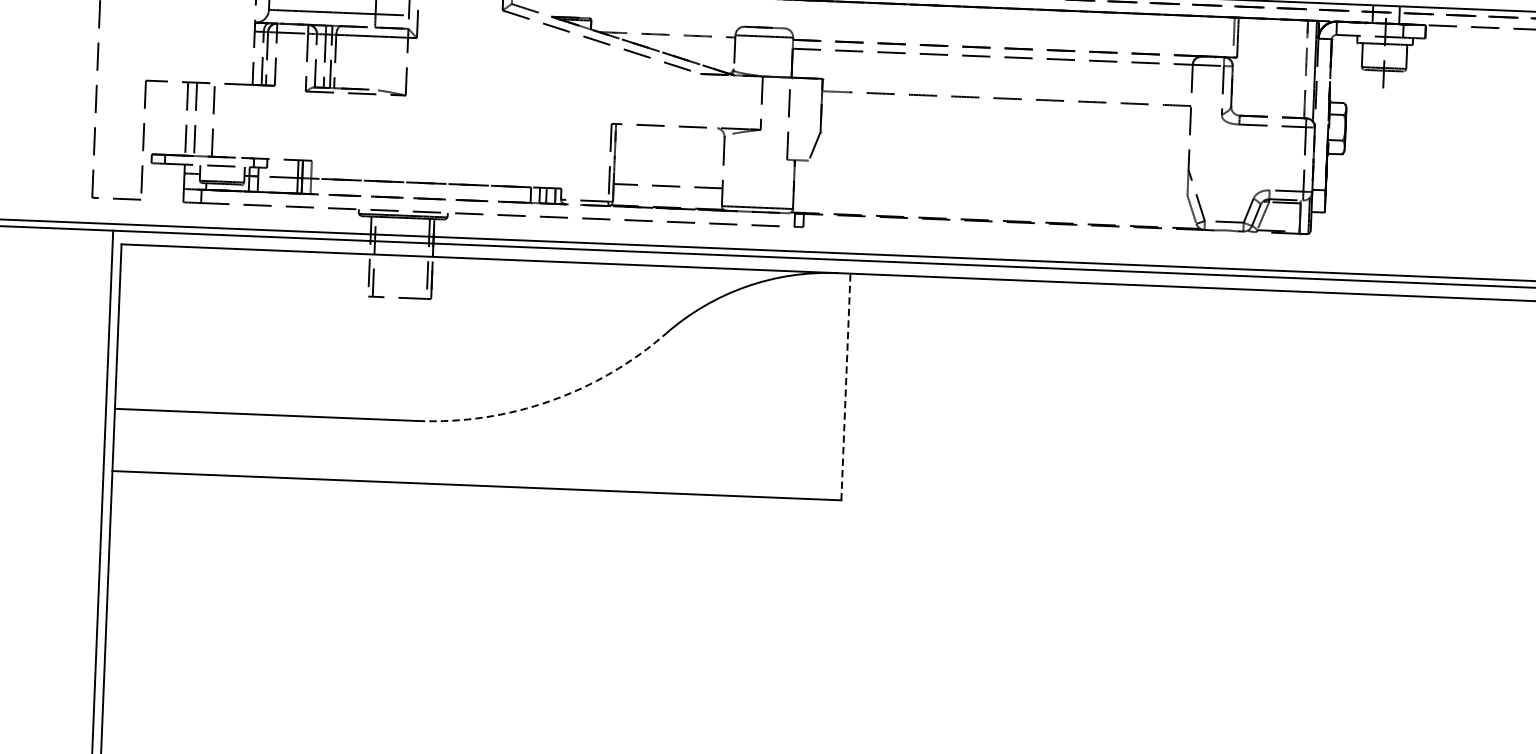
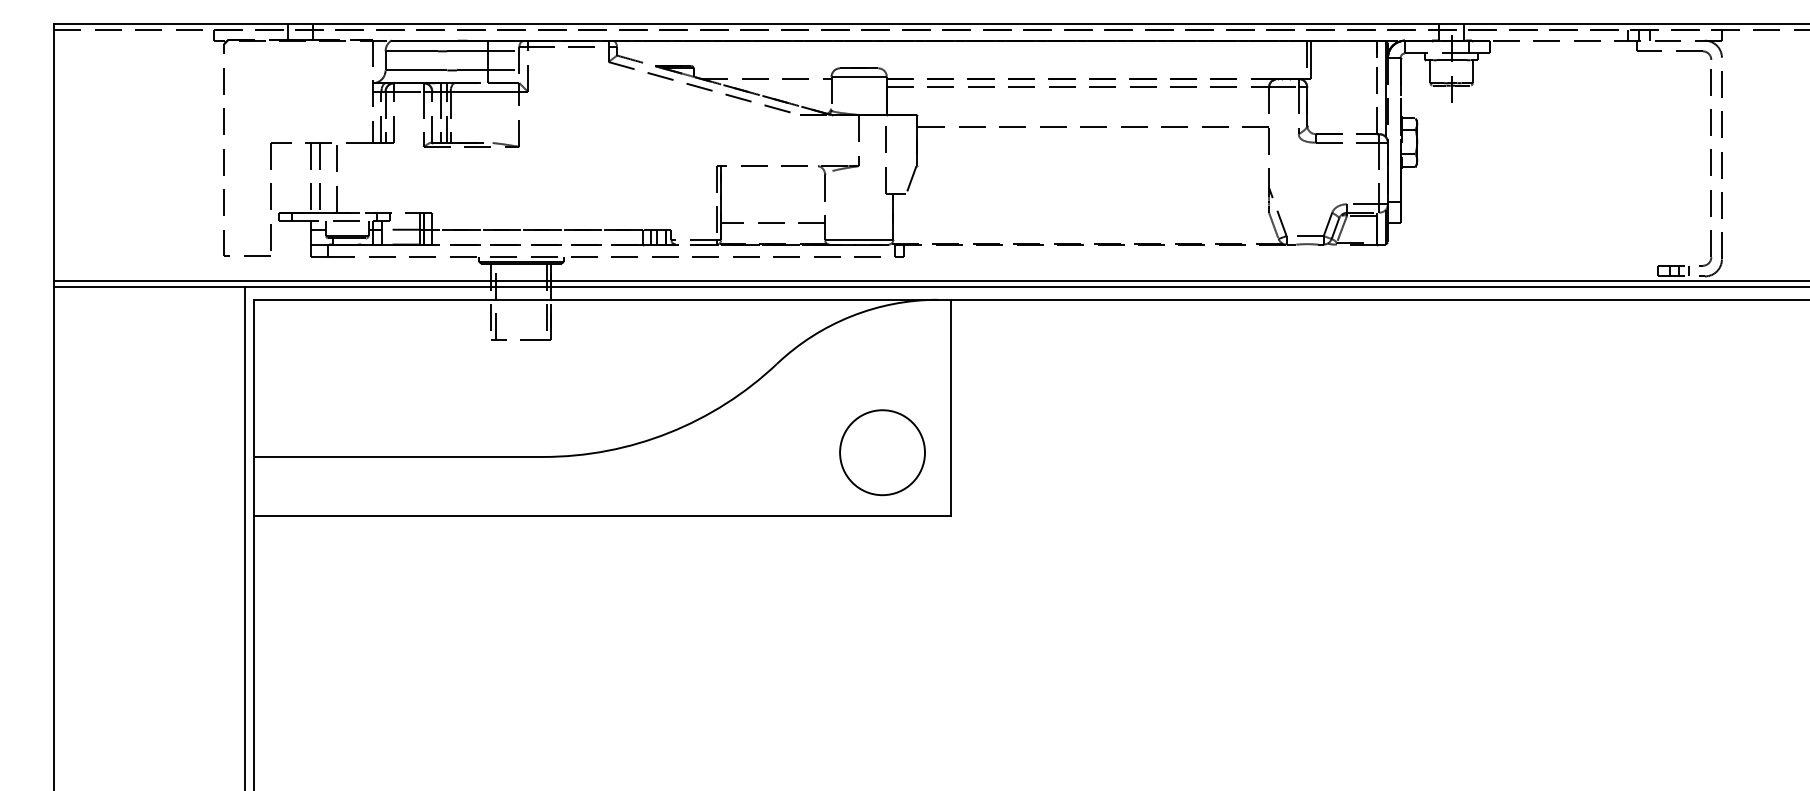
line: (845, 386) -> (950, 407), dashed -> solid
arc: (550, 400) -> (669, 432), dashed -> solid
circle: (772, 430) -> (882, 452), added

